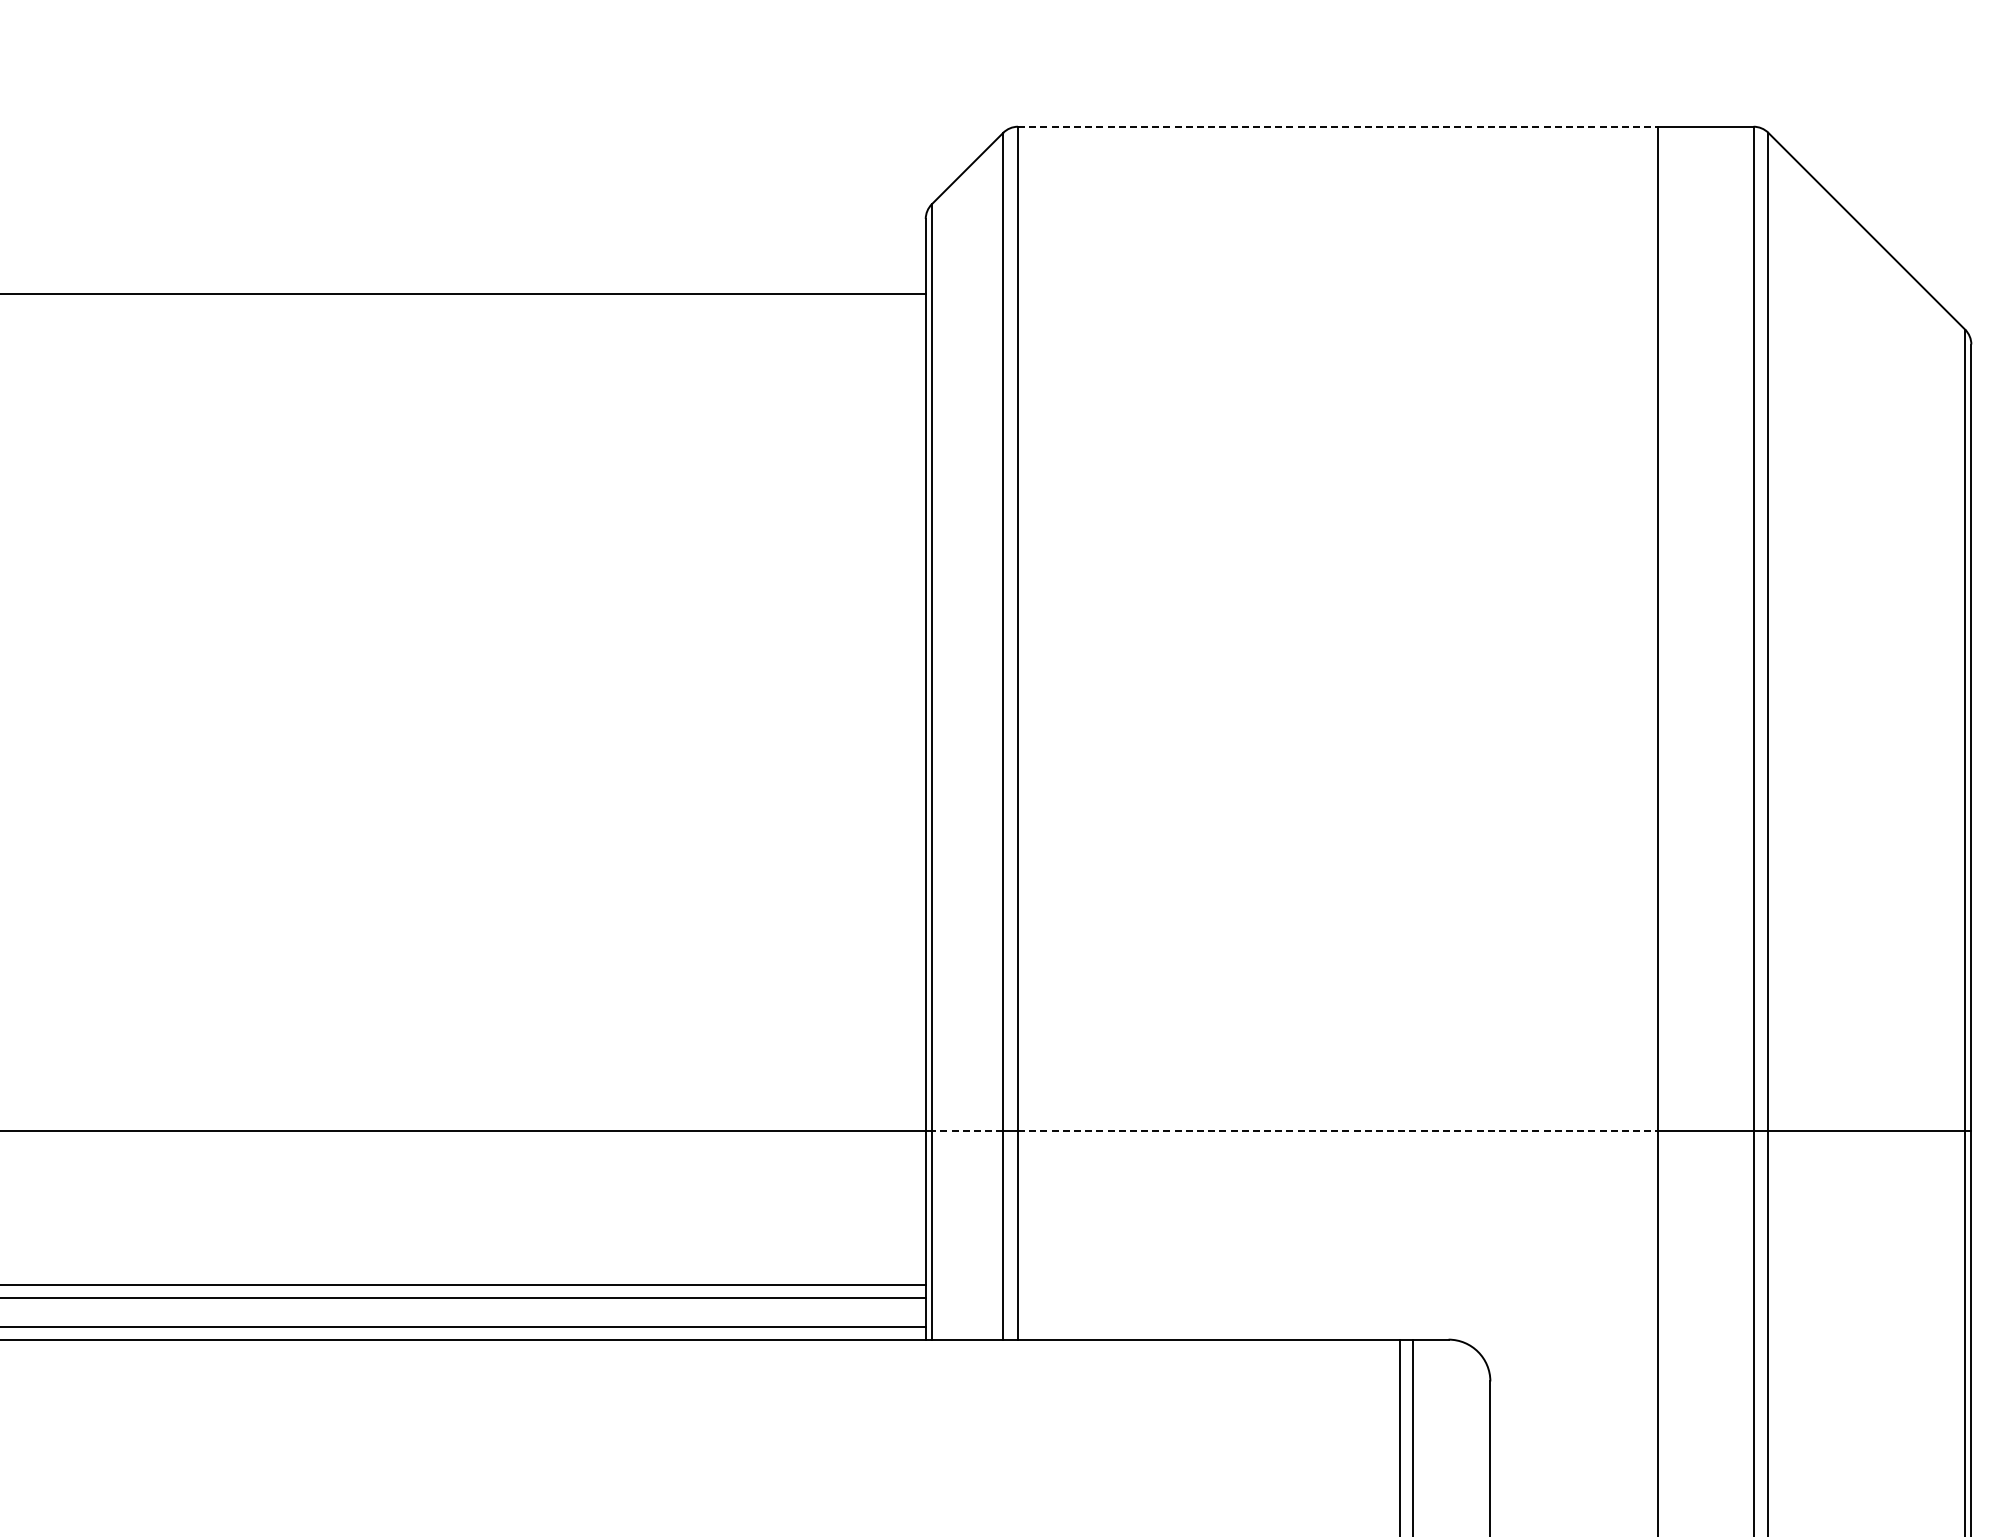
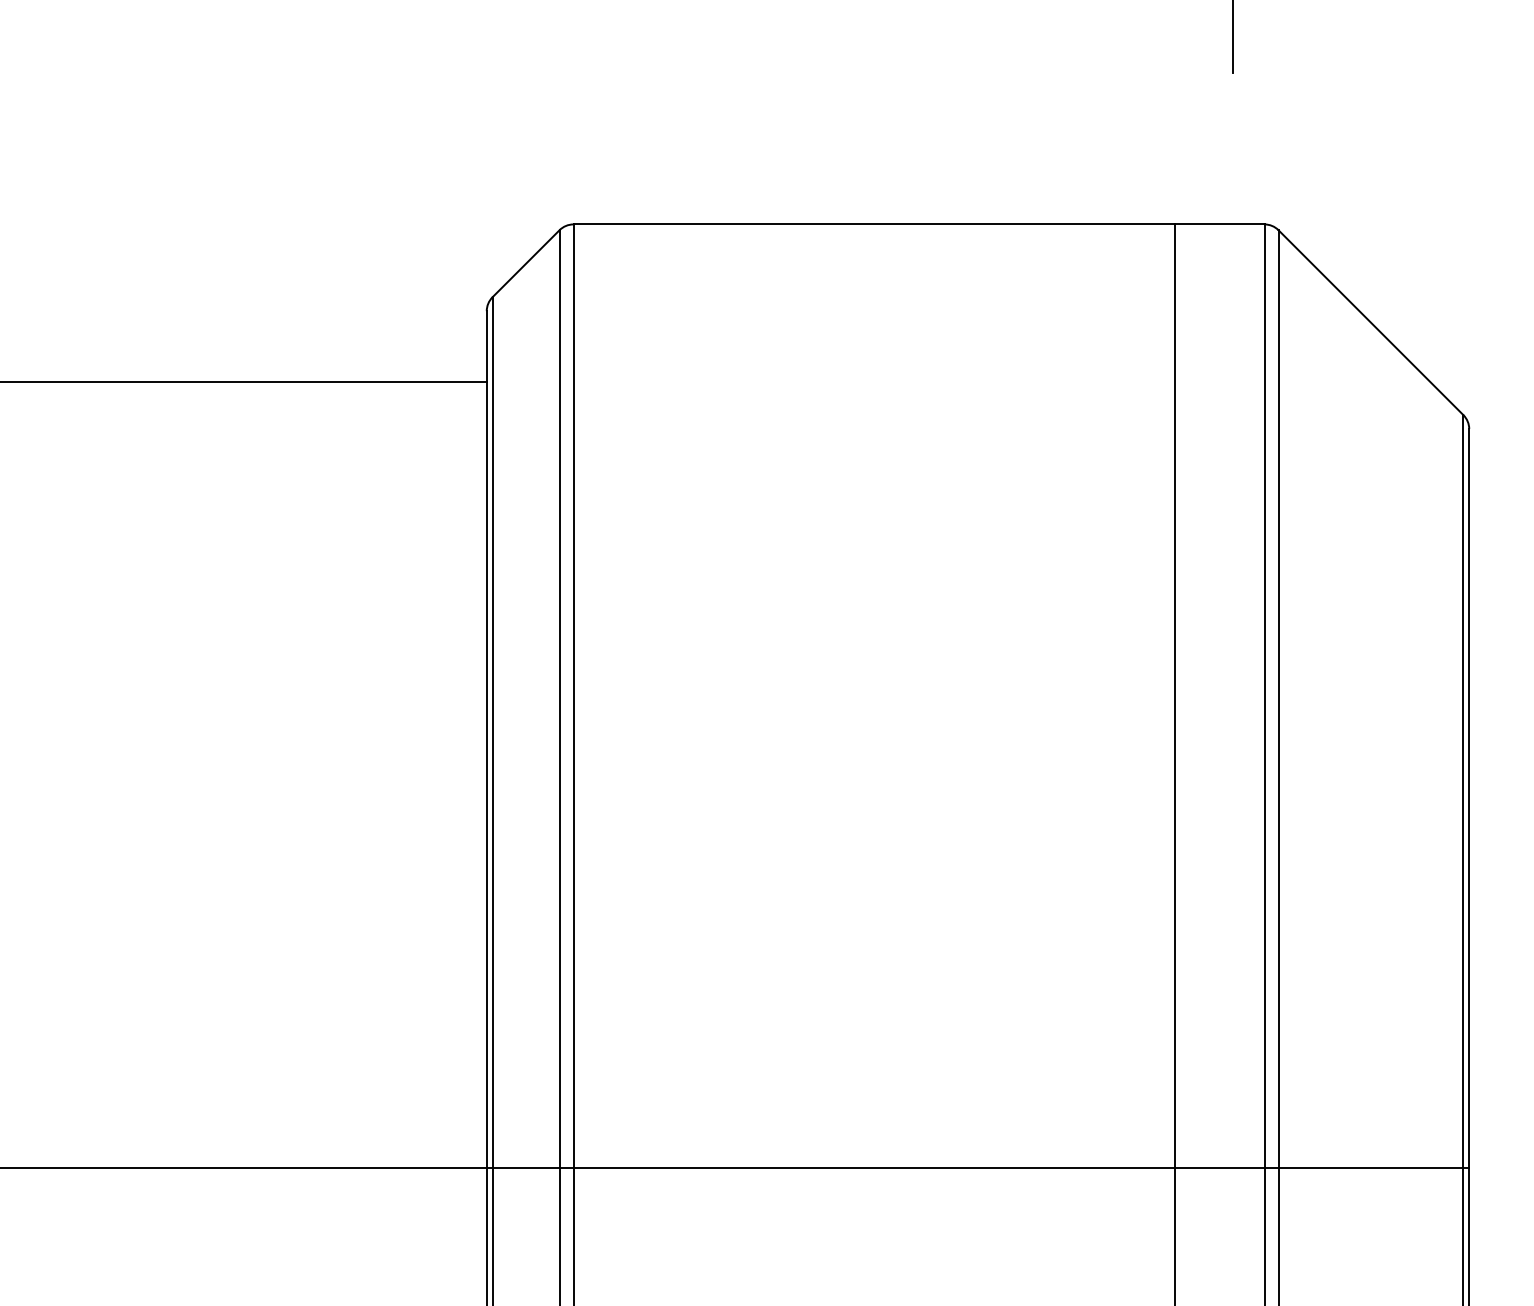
line: (1337, 126) -> (873, 224), dashed -> solid
line: (967, 1130) -> (526, 1167), dashed -> solid
line: (1337, 1130) -> (873, 1167), dashed -> solid

